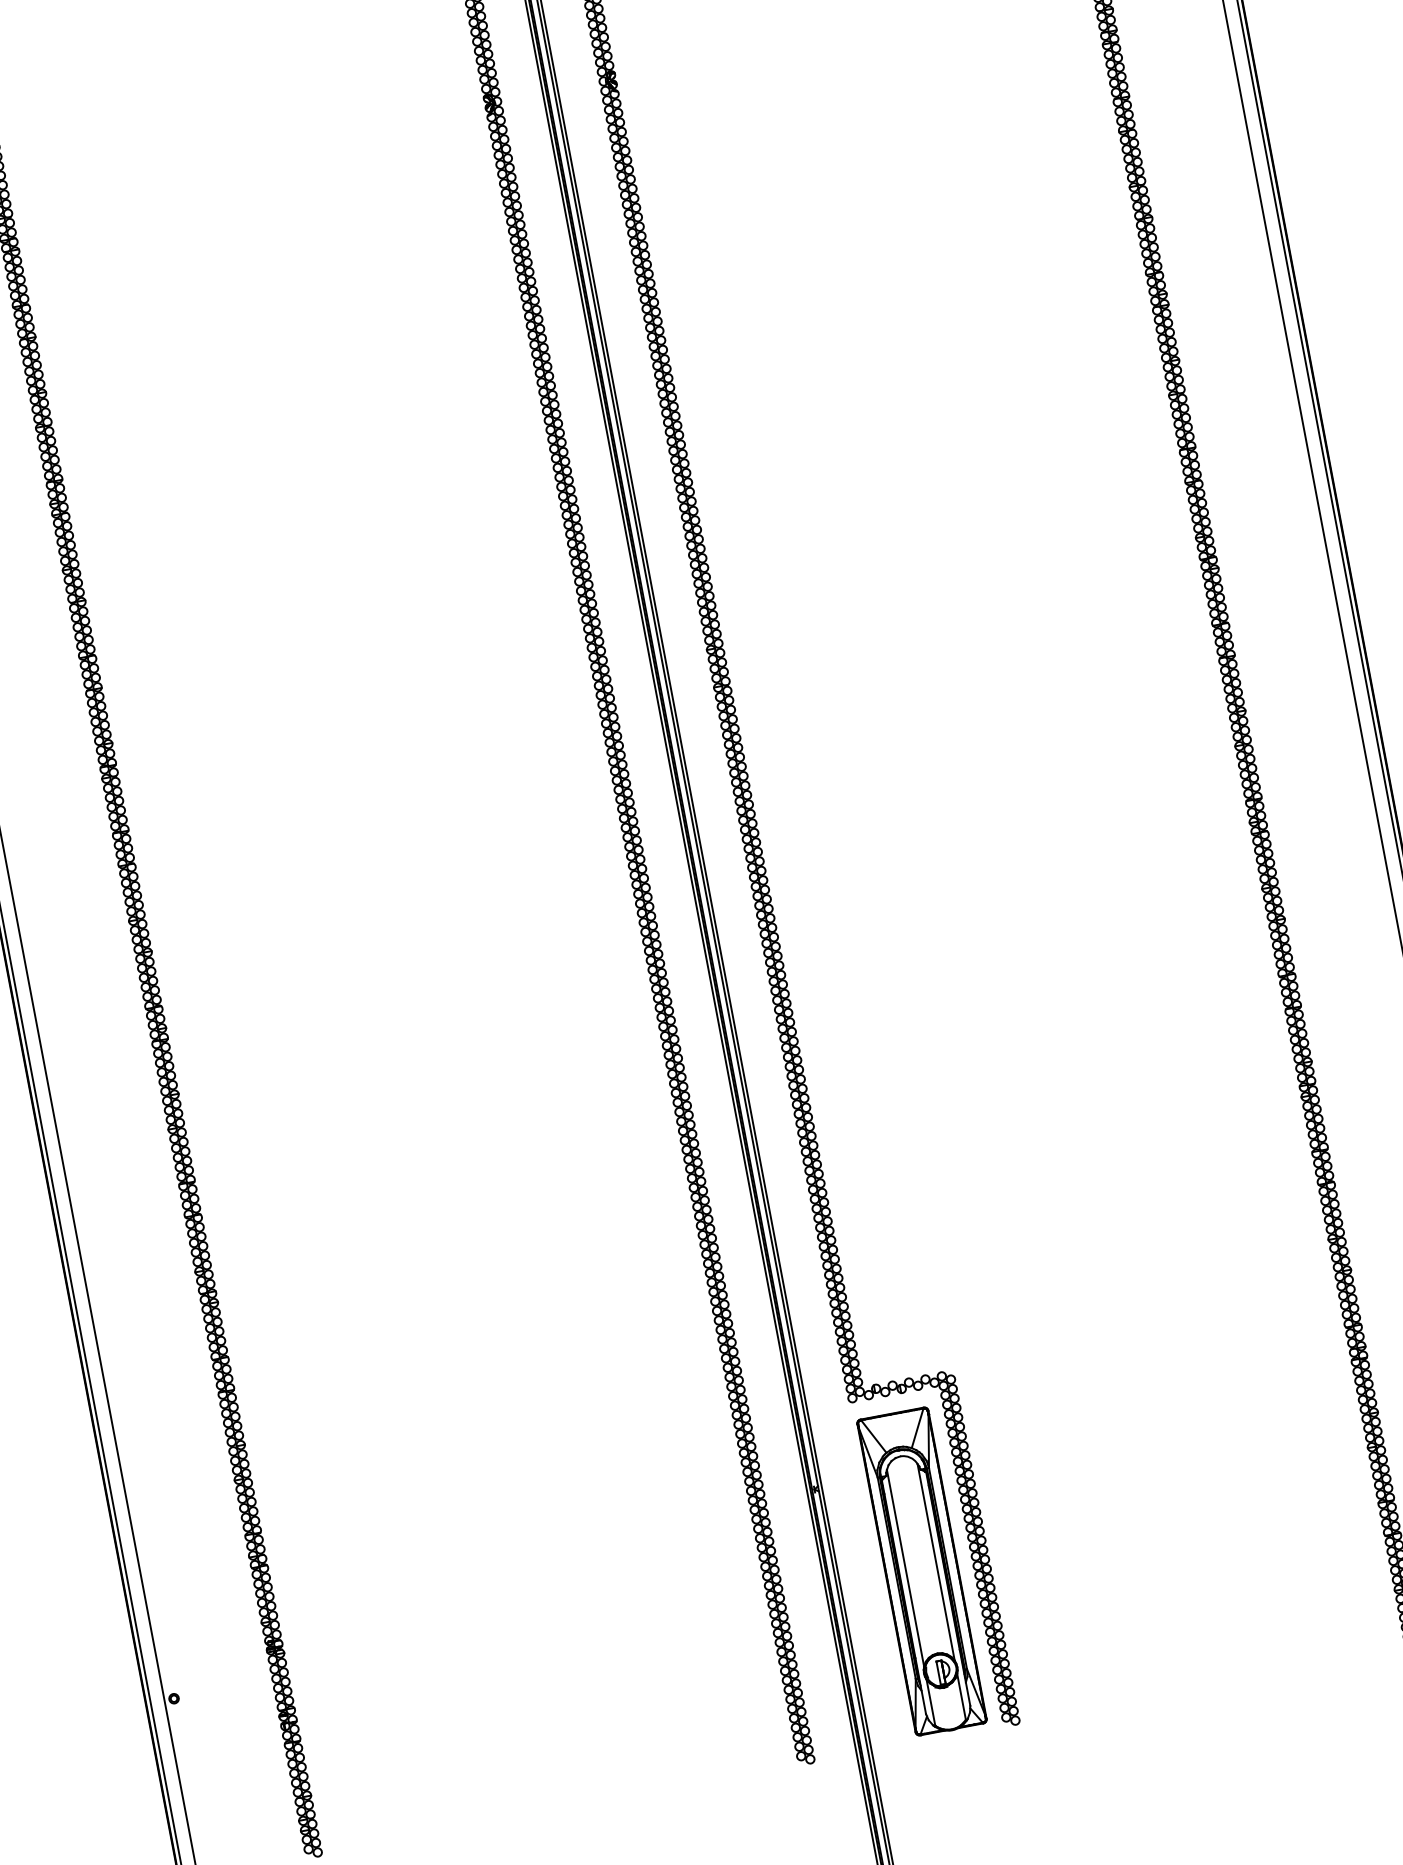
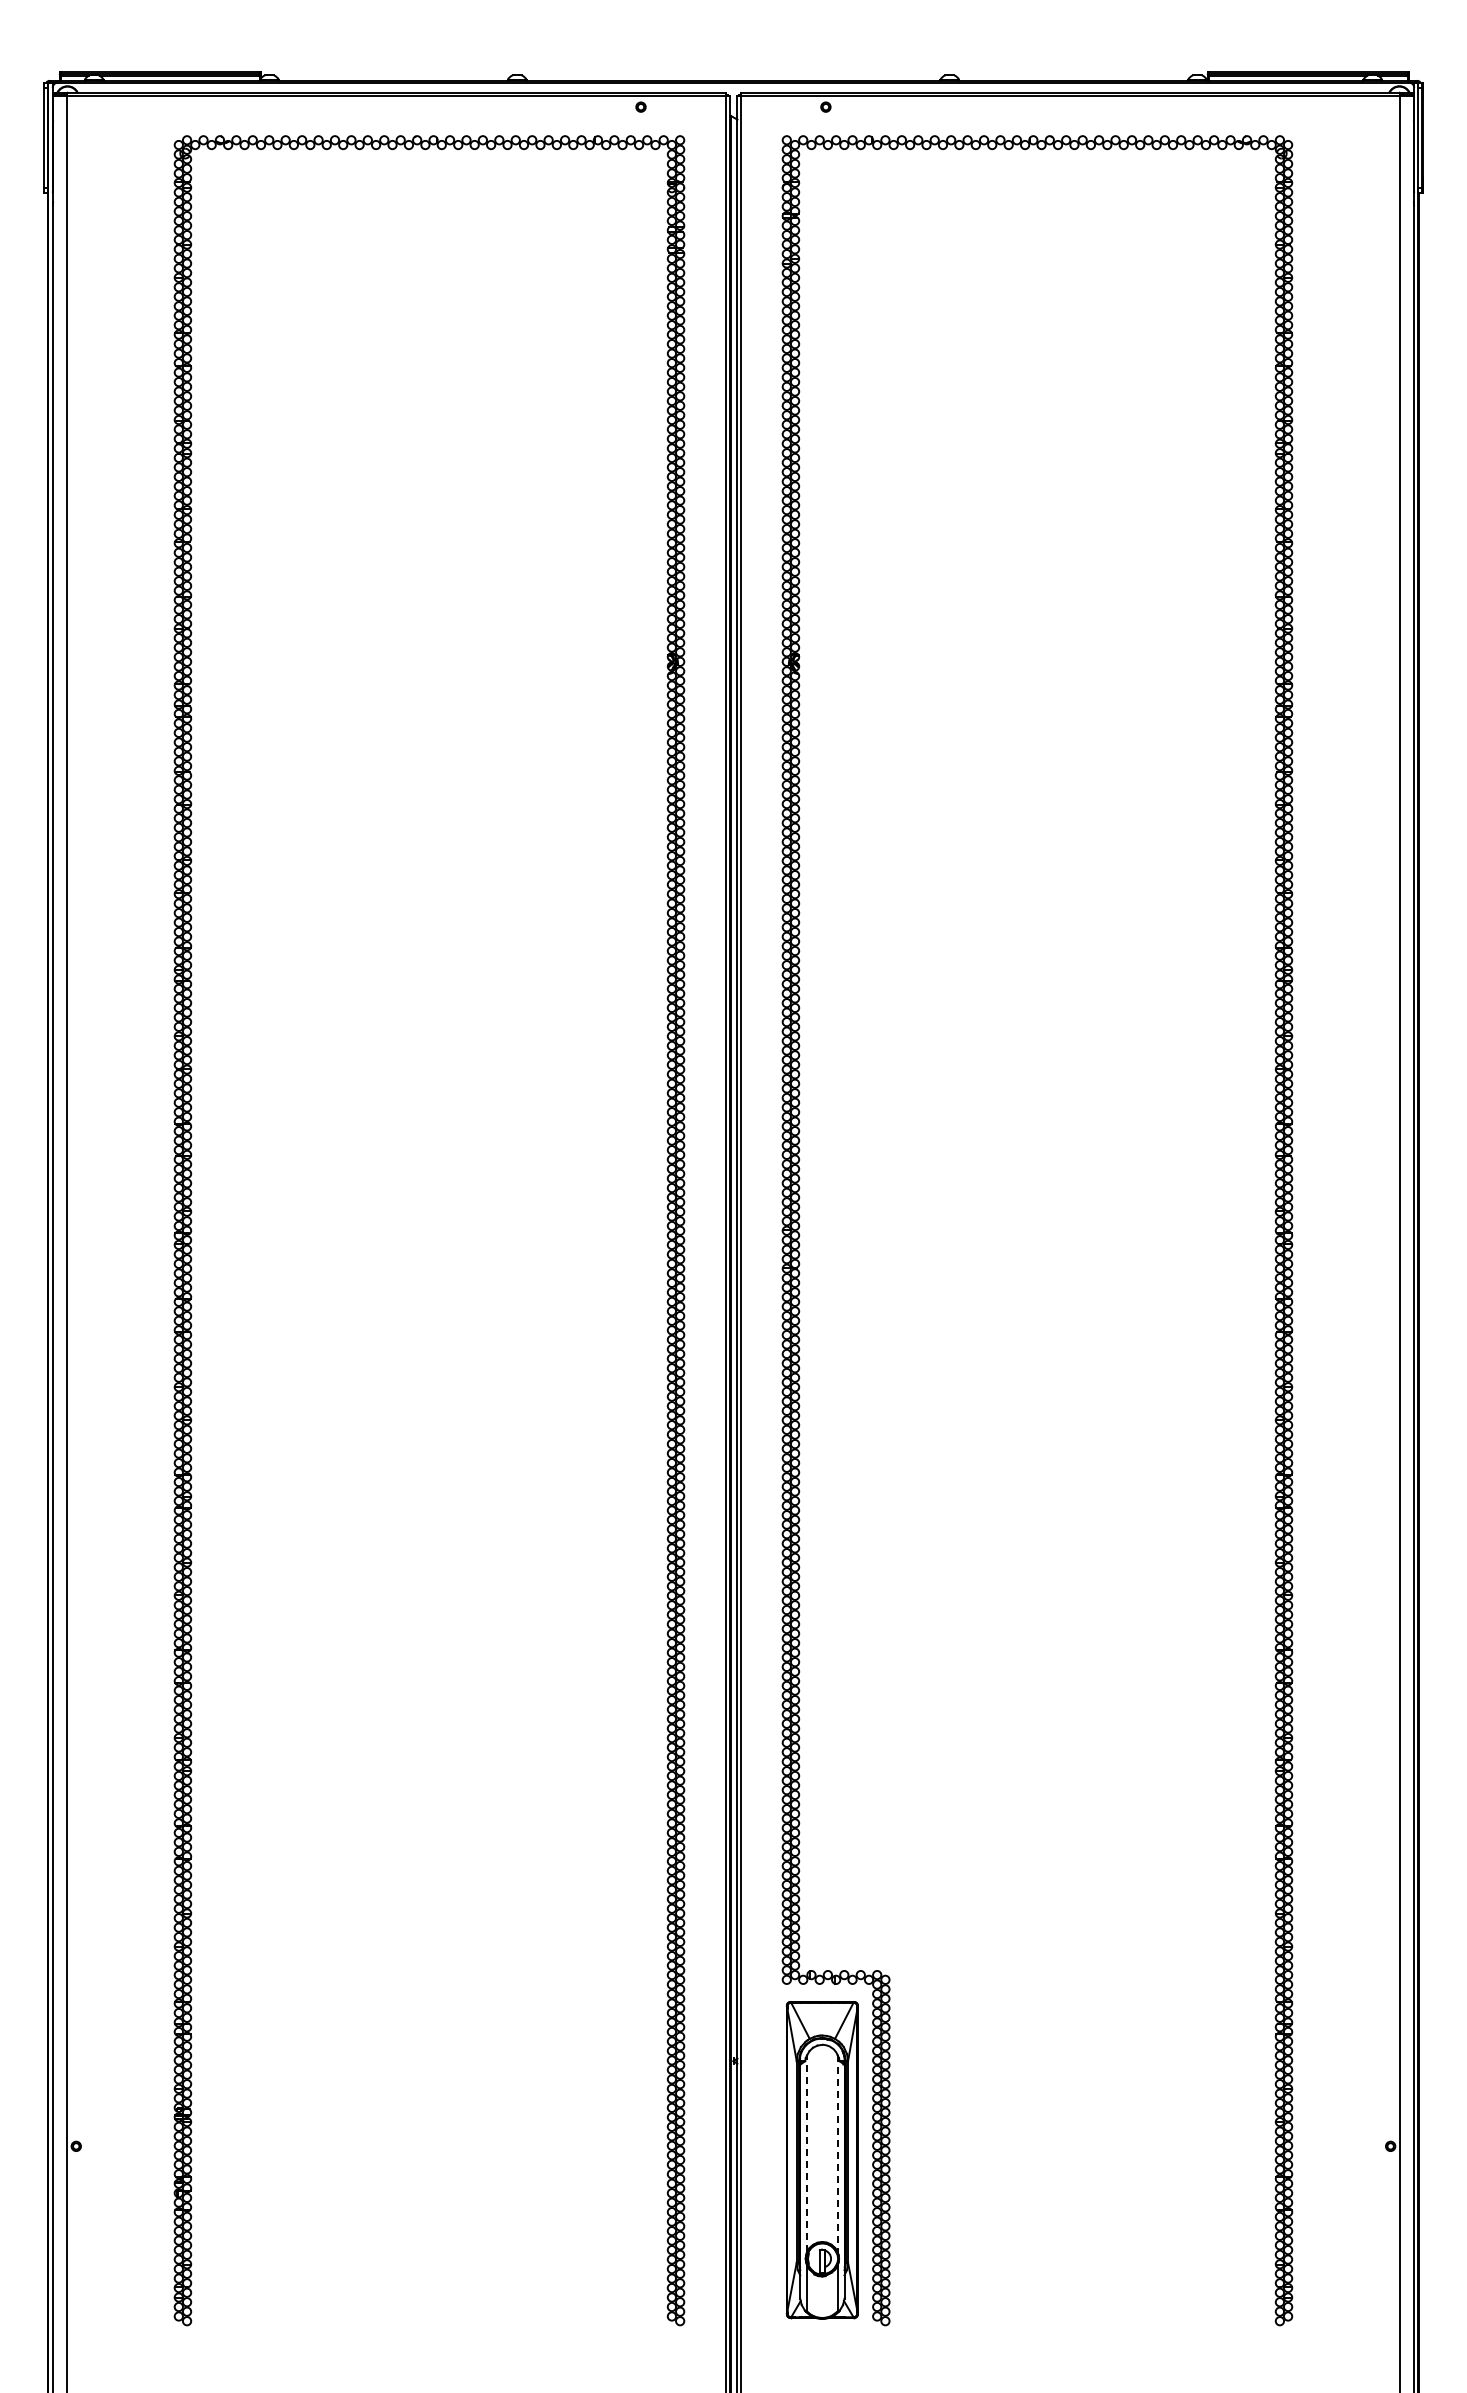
line: (936, 1563) -> (837, 2154), solid -> dashed
line: (905, 1567) -> (807, 2153), solid -> dashed

